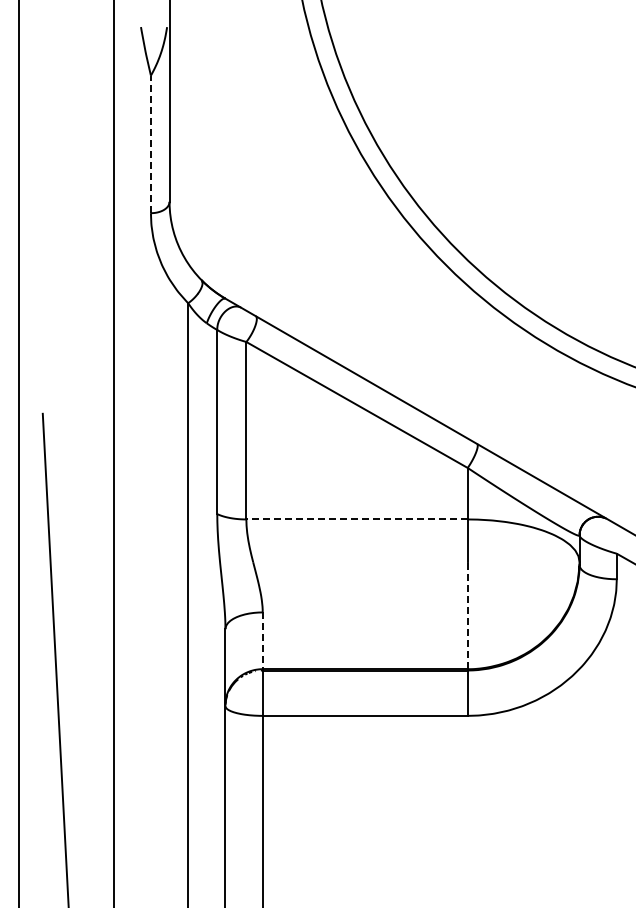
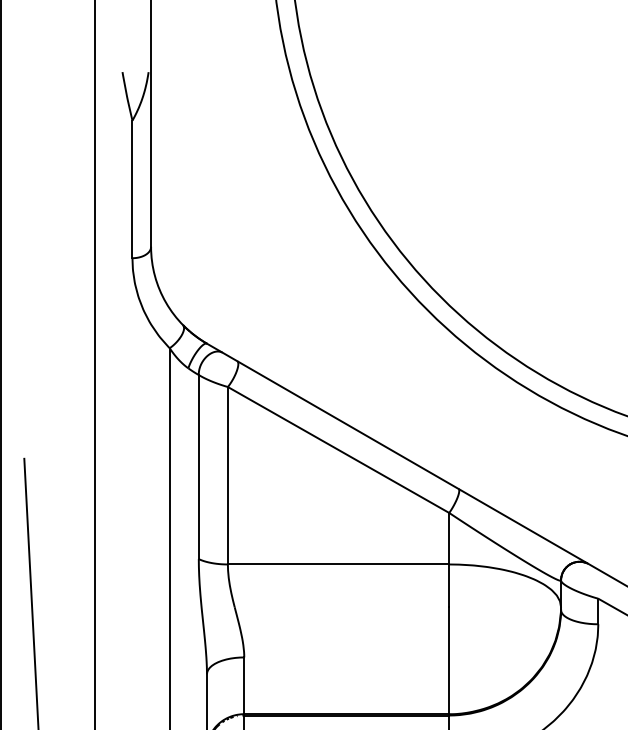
line: (150, 144) -> (132, 189), dashed -> solid
line: (357, 519) -> (339, 564), dashed -> solid
line: (467, 615) -> (449, 660), dashed -> solid
line: (262, 641) -> (244, 686), dashed -> solid

